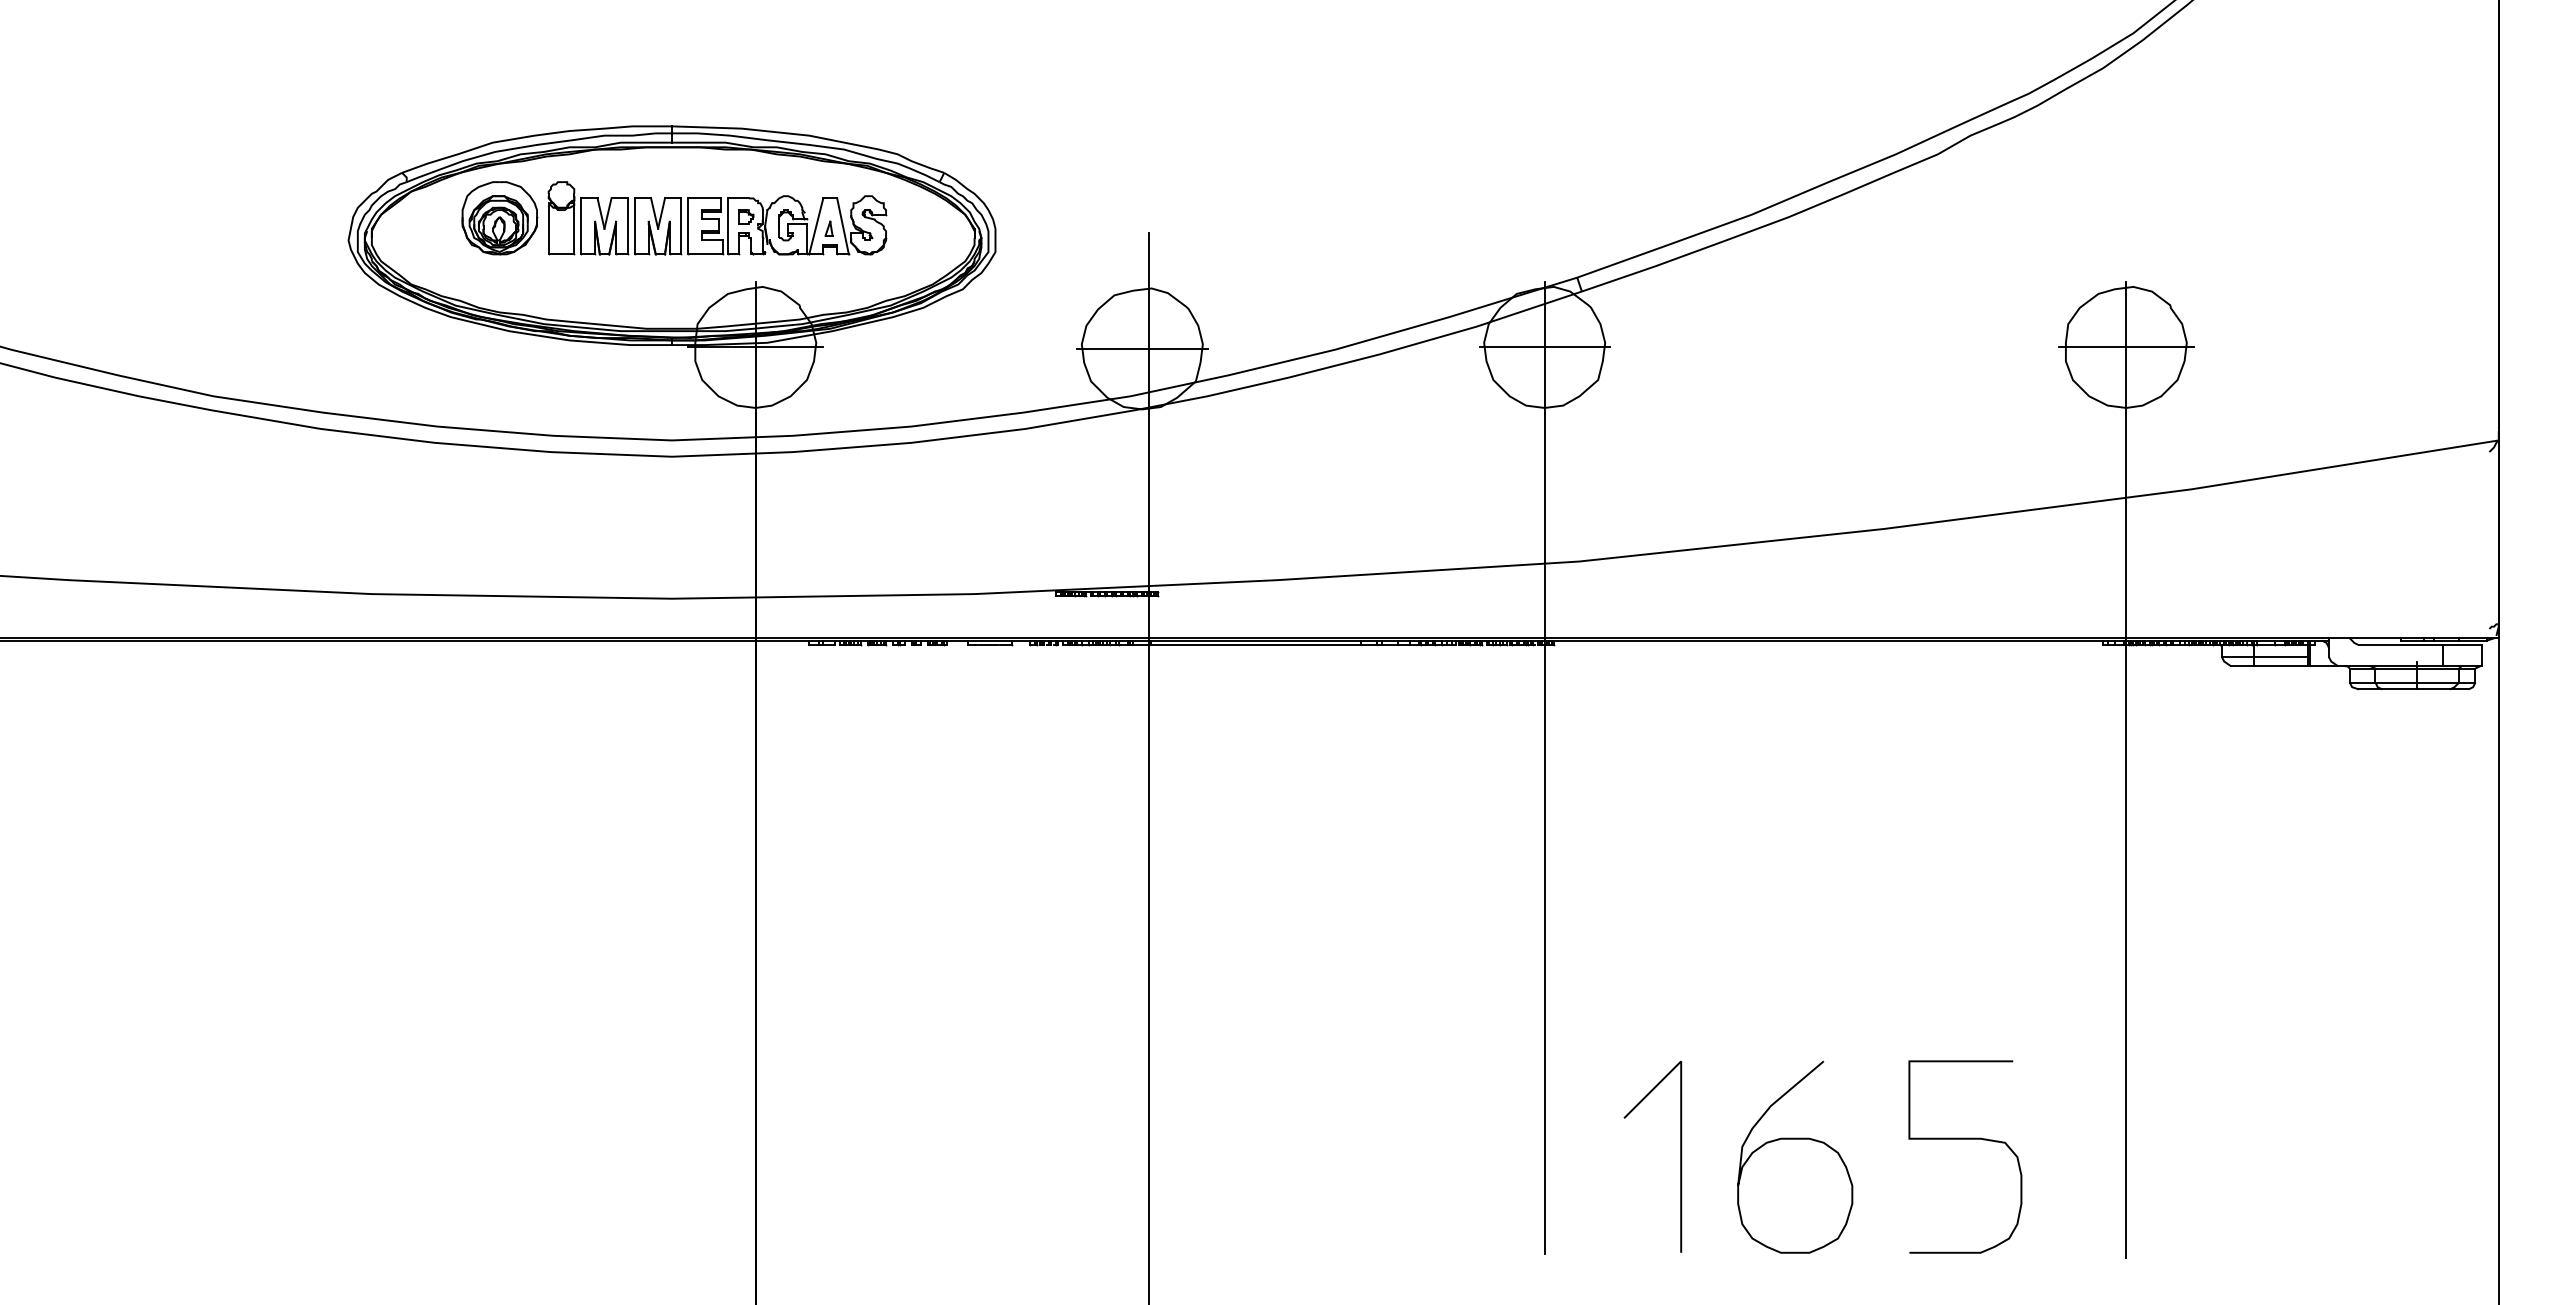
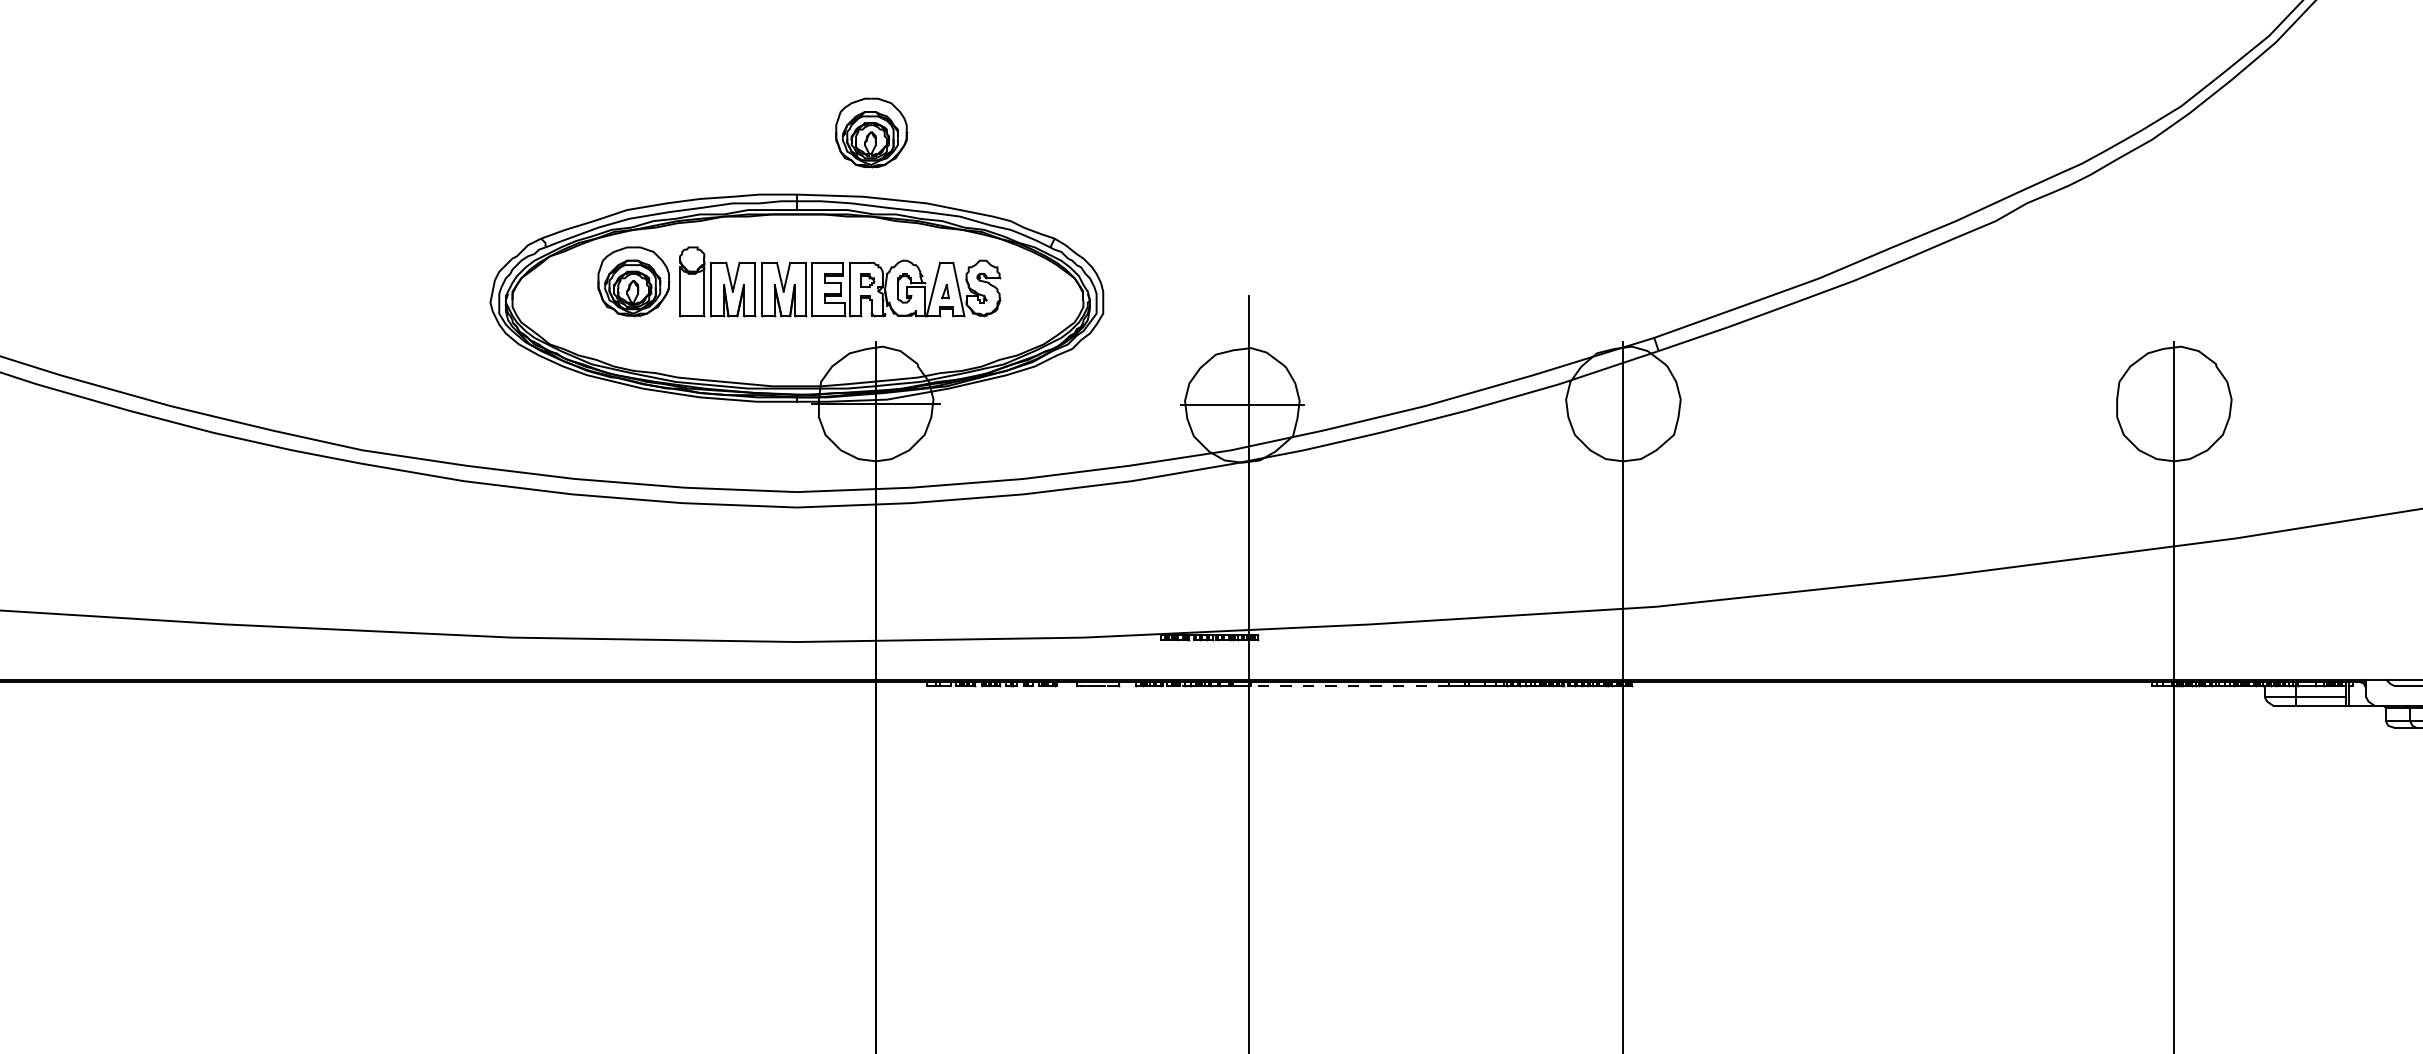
part: (750, 61) -> (871, 133), added
line: (1544, 347) -> (1623, 404), removed
line: (2125, 347) -> (2173, 404), removed
line: (1256, 645) -> (1350, 686), solid -> dashed

